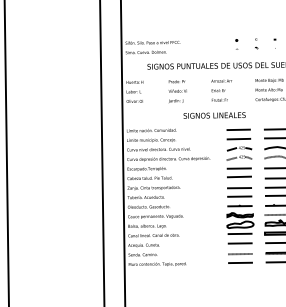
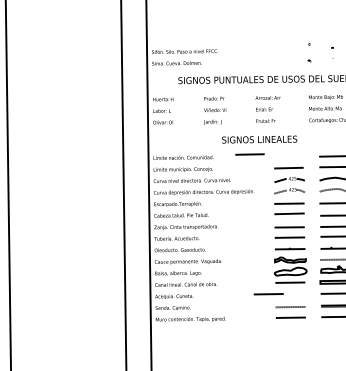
part: (256, 43) -> (310, 52), size x1.6
part: (236, 44) -> (286, 53), removed
line: (238, 129) -> (249, 154), moved
line: (239, 243) -> (267, 294), moved

